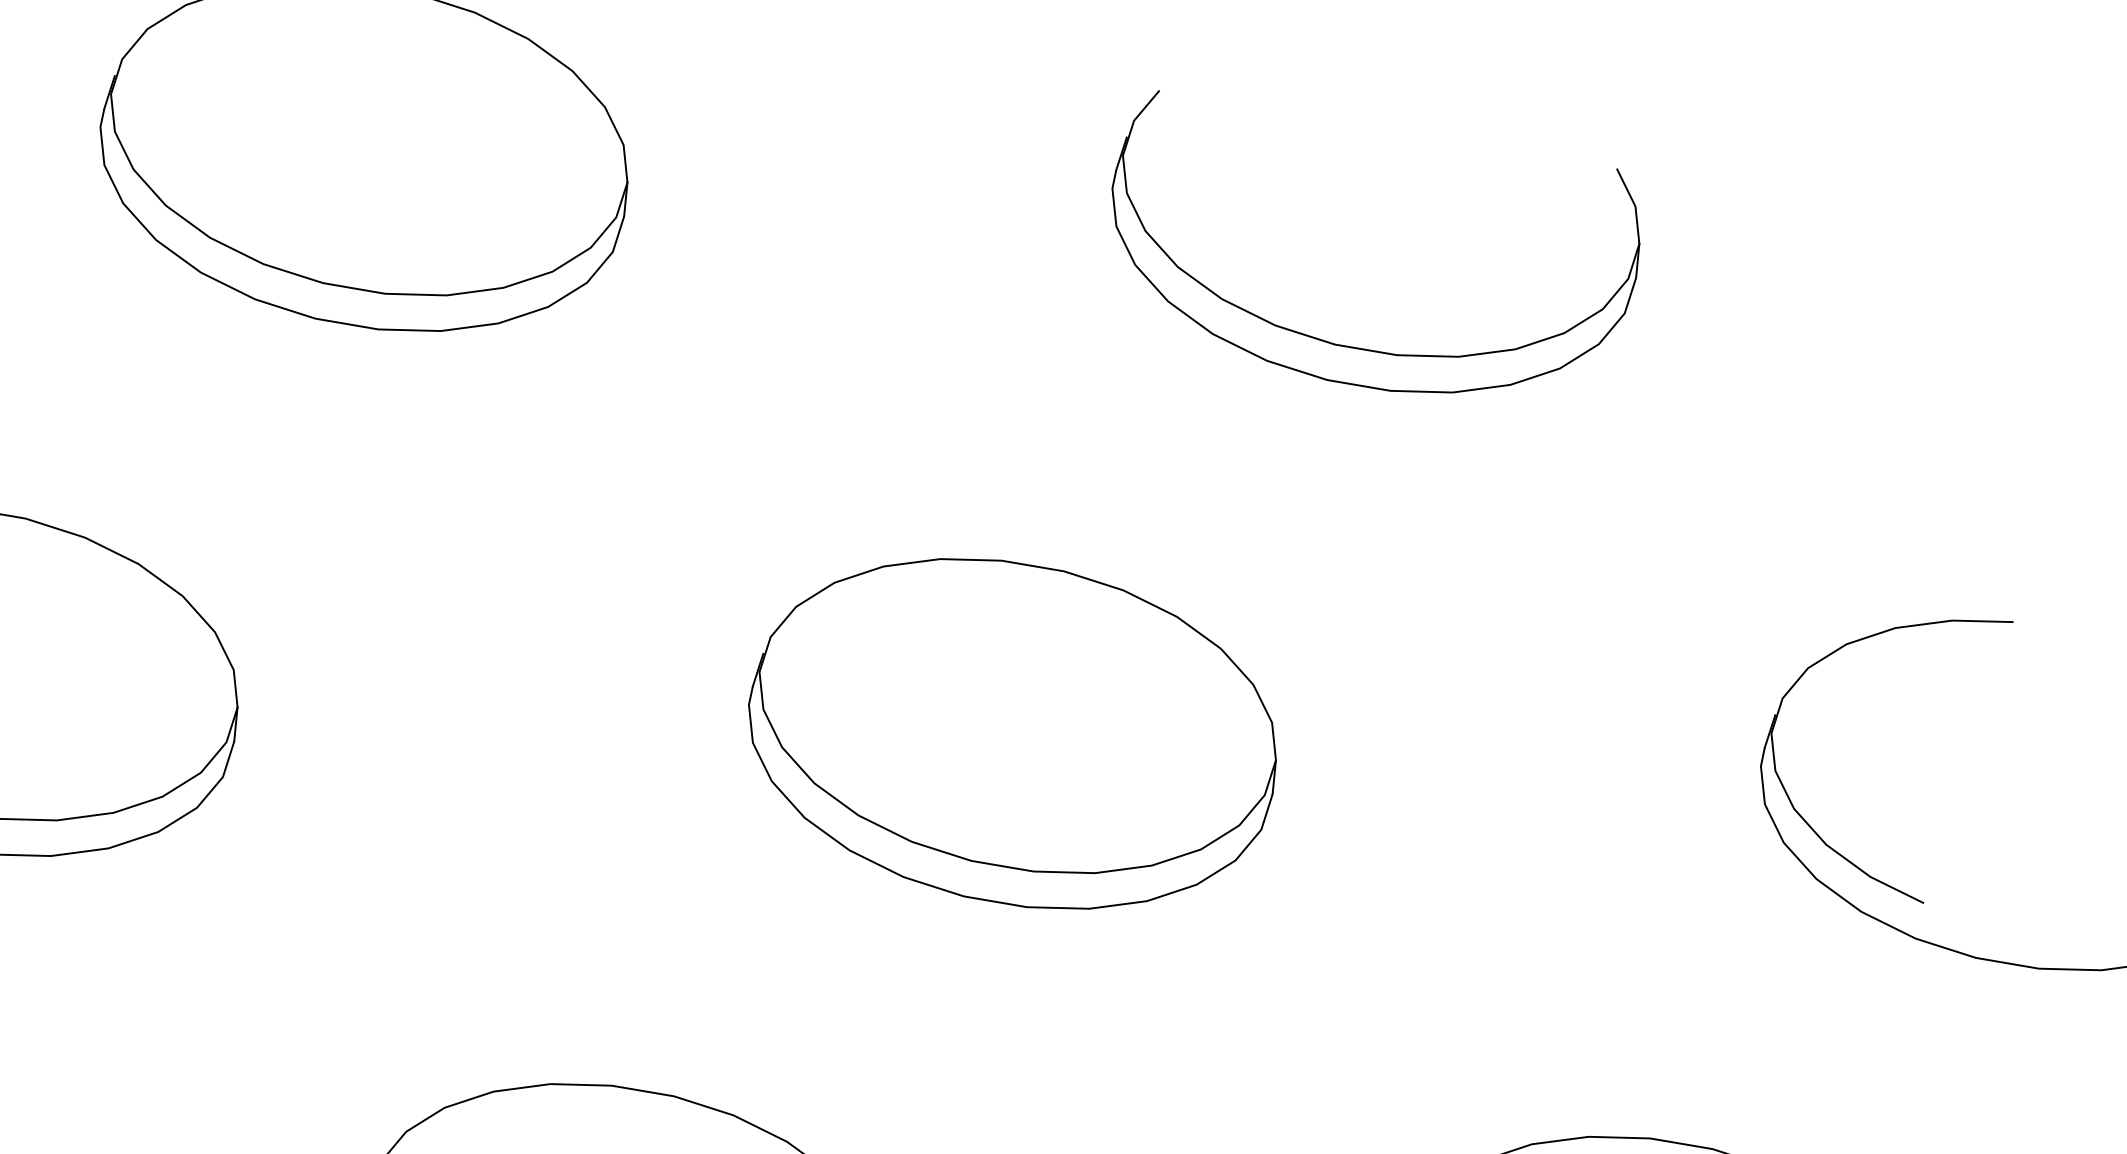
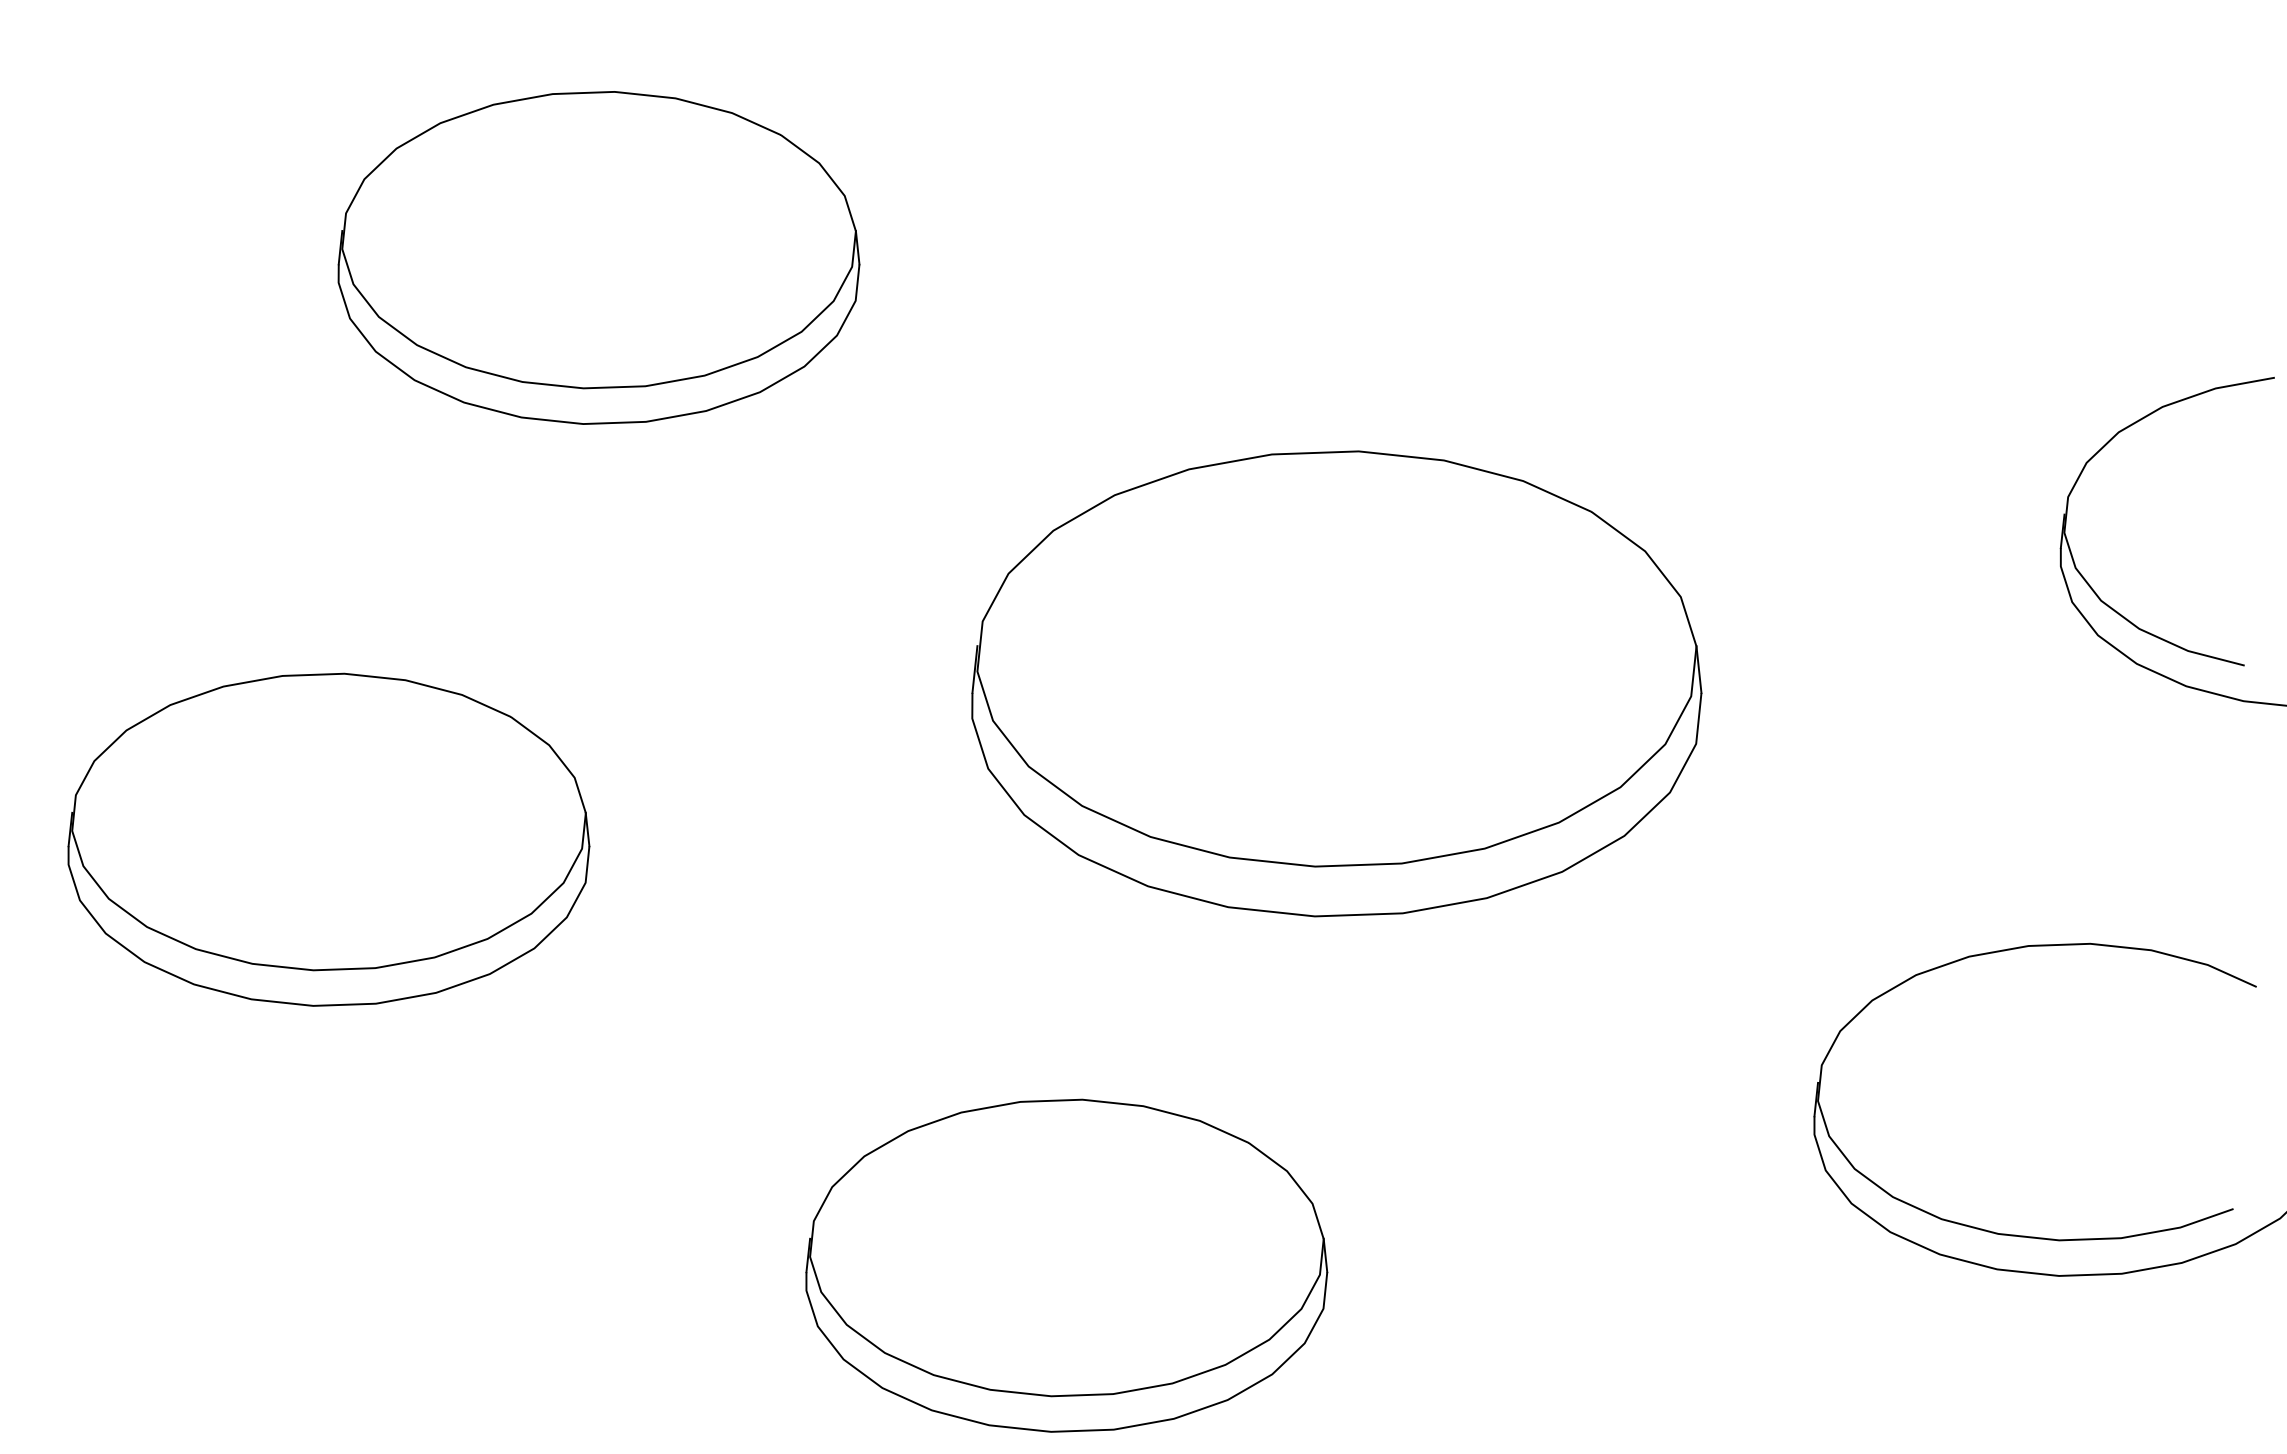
part: (1351, 346) -> (1583, 244), removed
part: (1013, 733) -> (1336, 683), size x1.4

